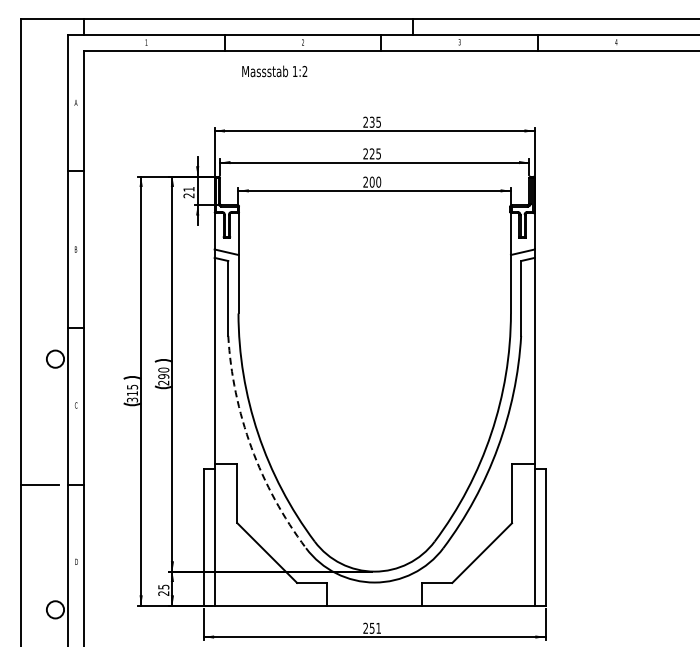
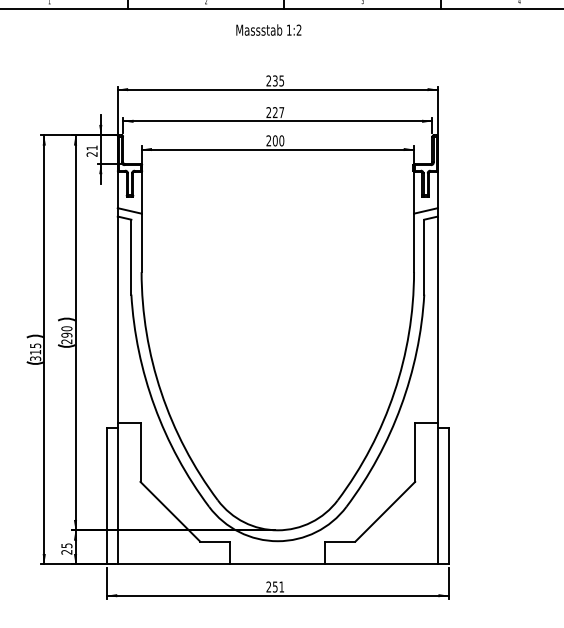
text: (274, 71) -> (268, 30), moved
text: (378, 153) -> (281, 112), 225 -> 227
arc: (251, 447) -> (154, 406), dashed -> solid

